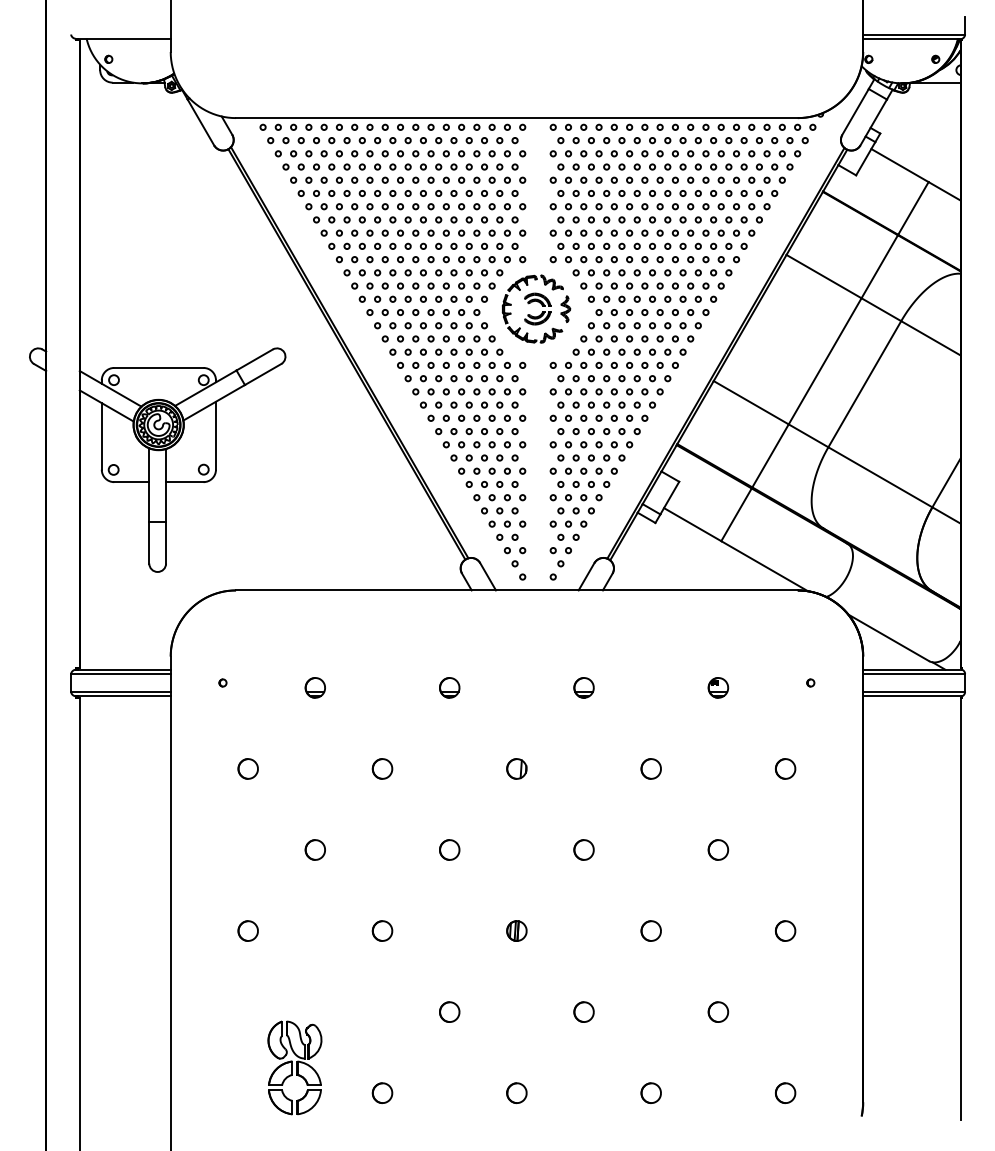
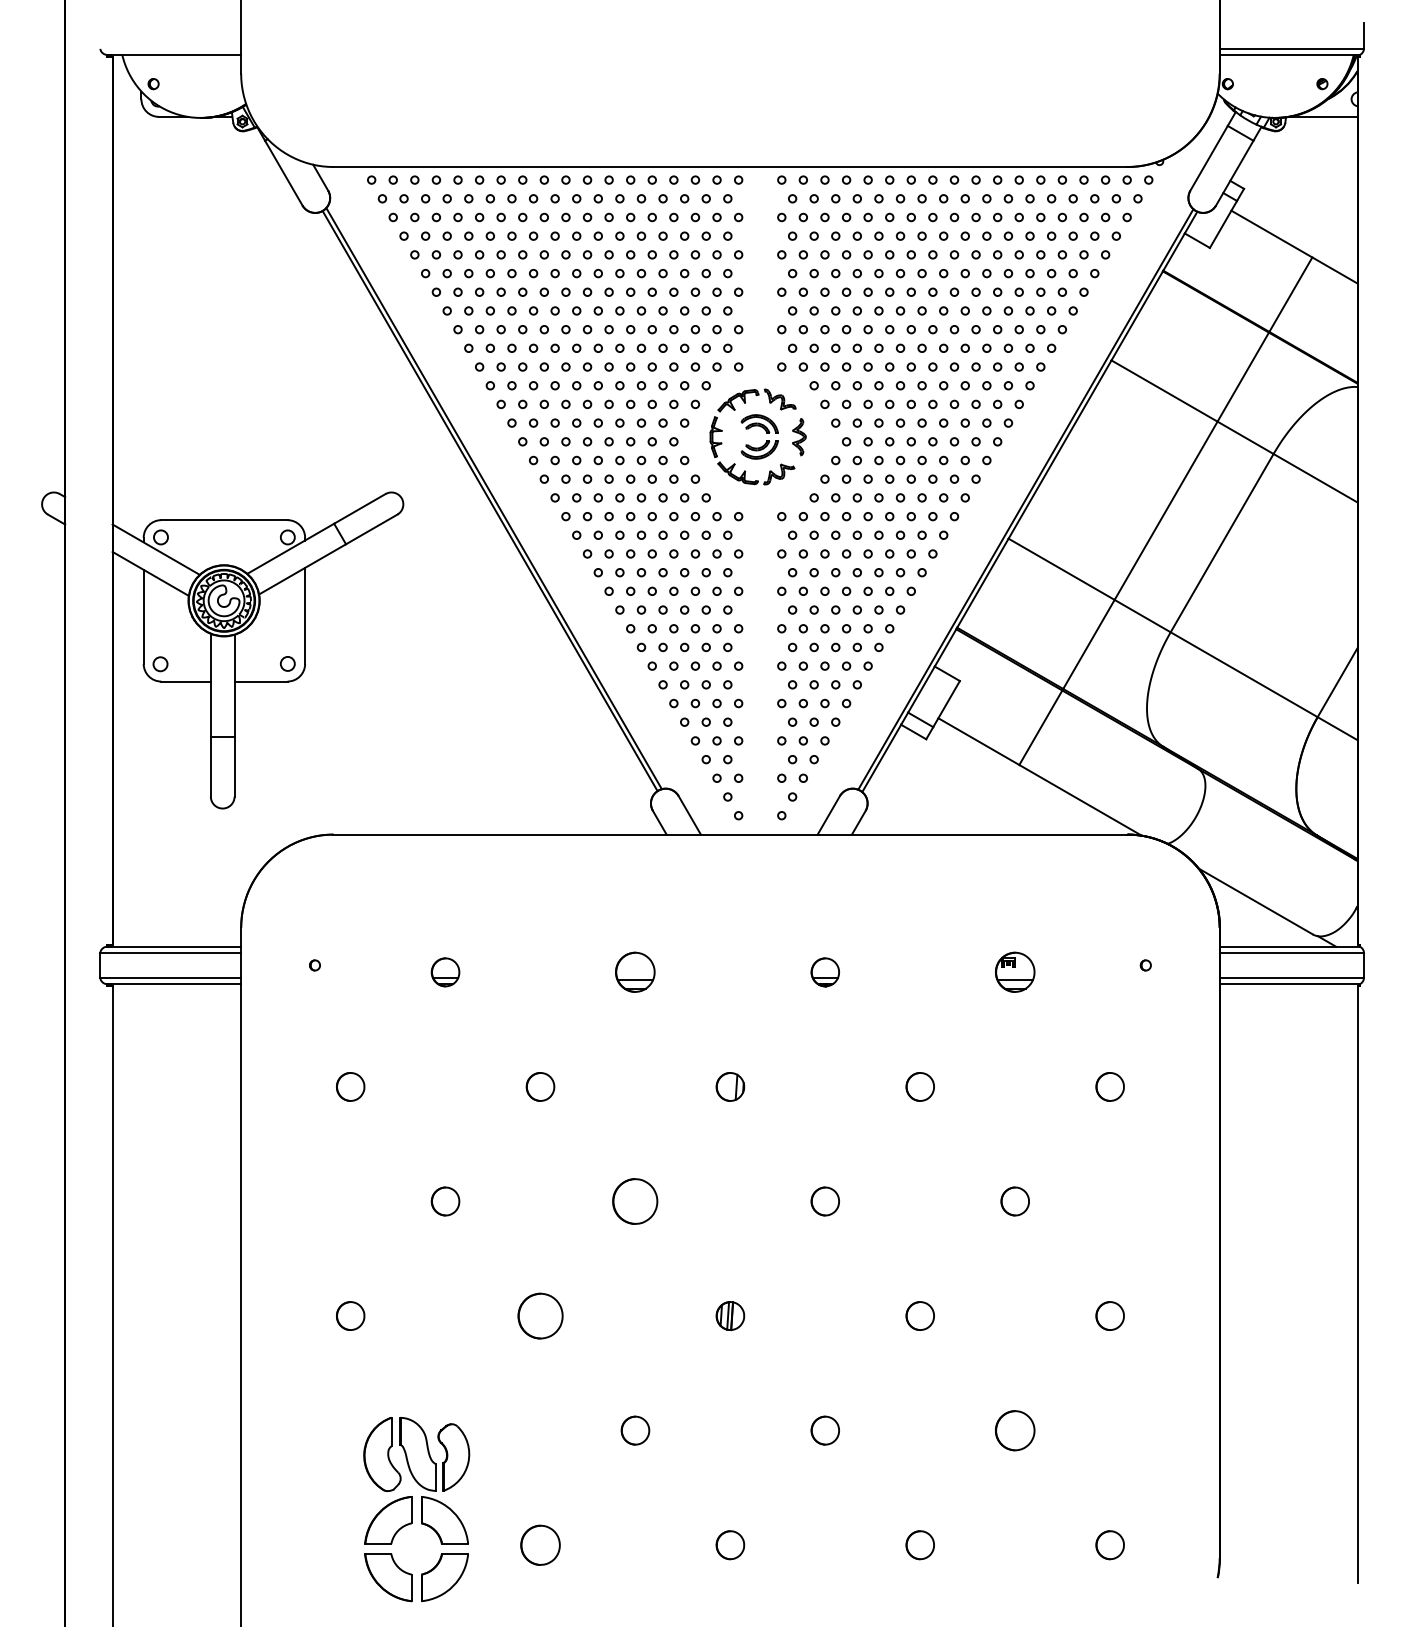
part: (449, 687) -> (635, 971), size x1.4
part: (718, 687) -> (1015, 971), size x1.4
part: (449, 849) -> (635, 1200), size x1.6
part: (382, 930) -> (540, 1315), size x1.6
part: (718, 1011) -> (1015, 1429), size x1.4
part: (294, 1067) -> (416, 1508), size x1.4
part: (382, 1092) -> (540, 1544), size x1.4

